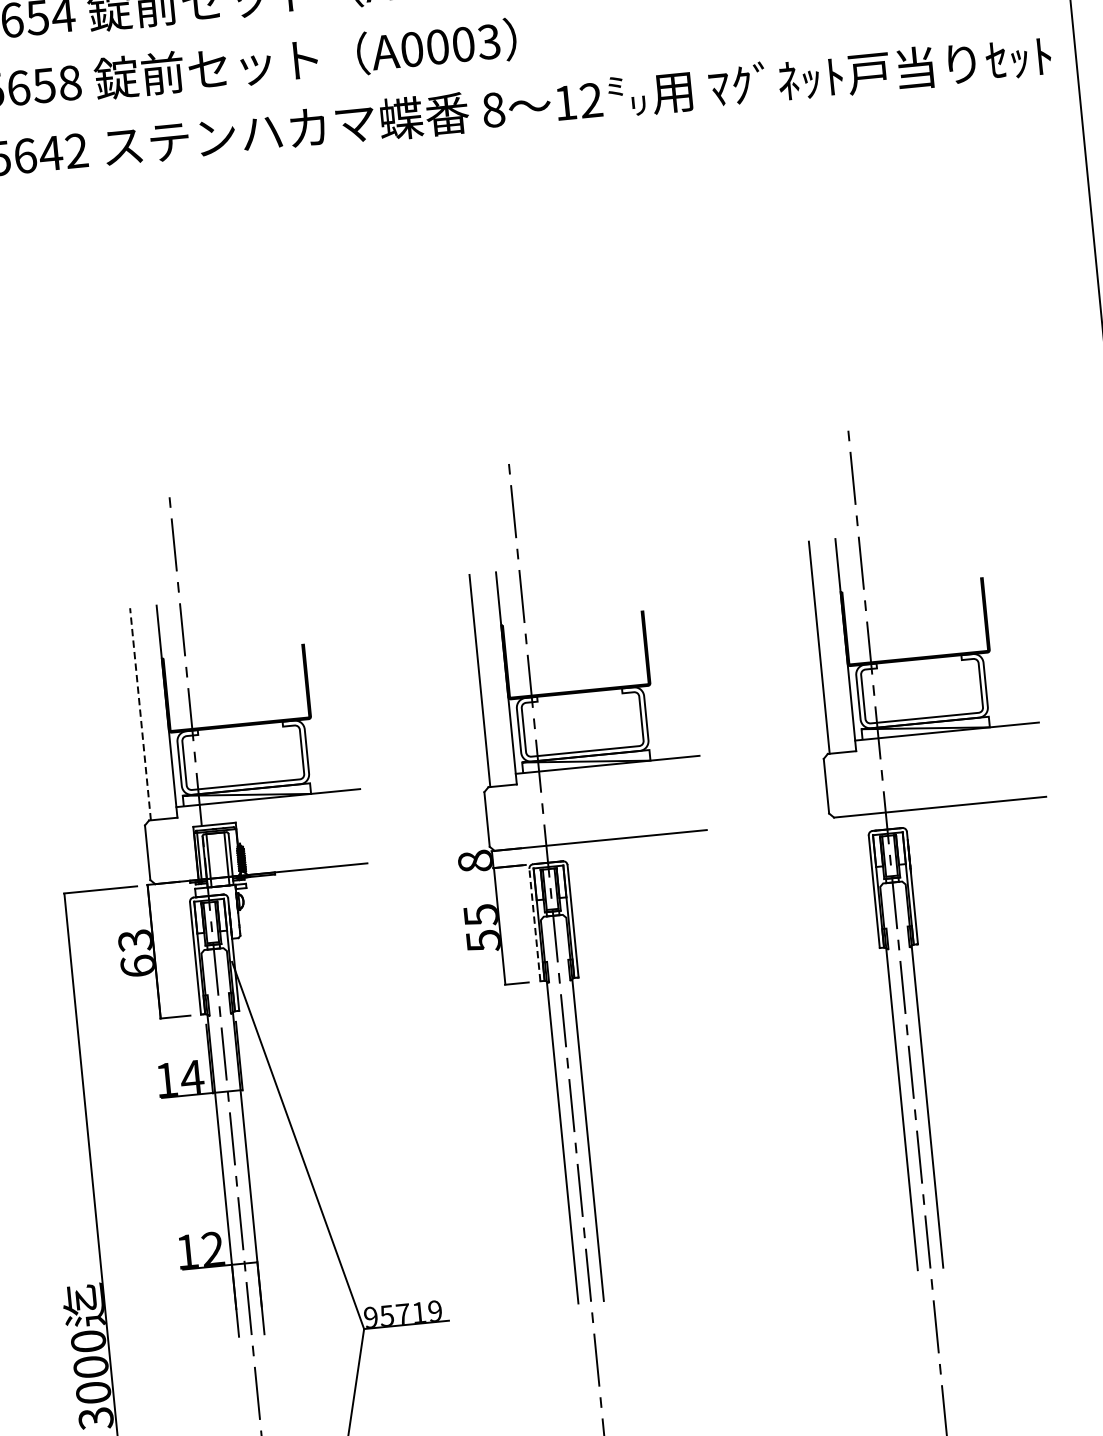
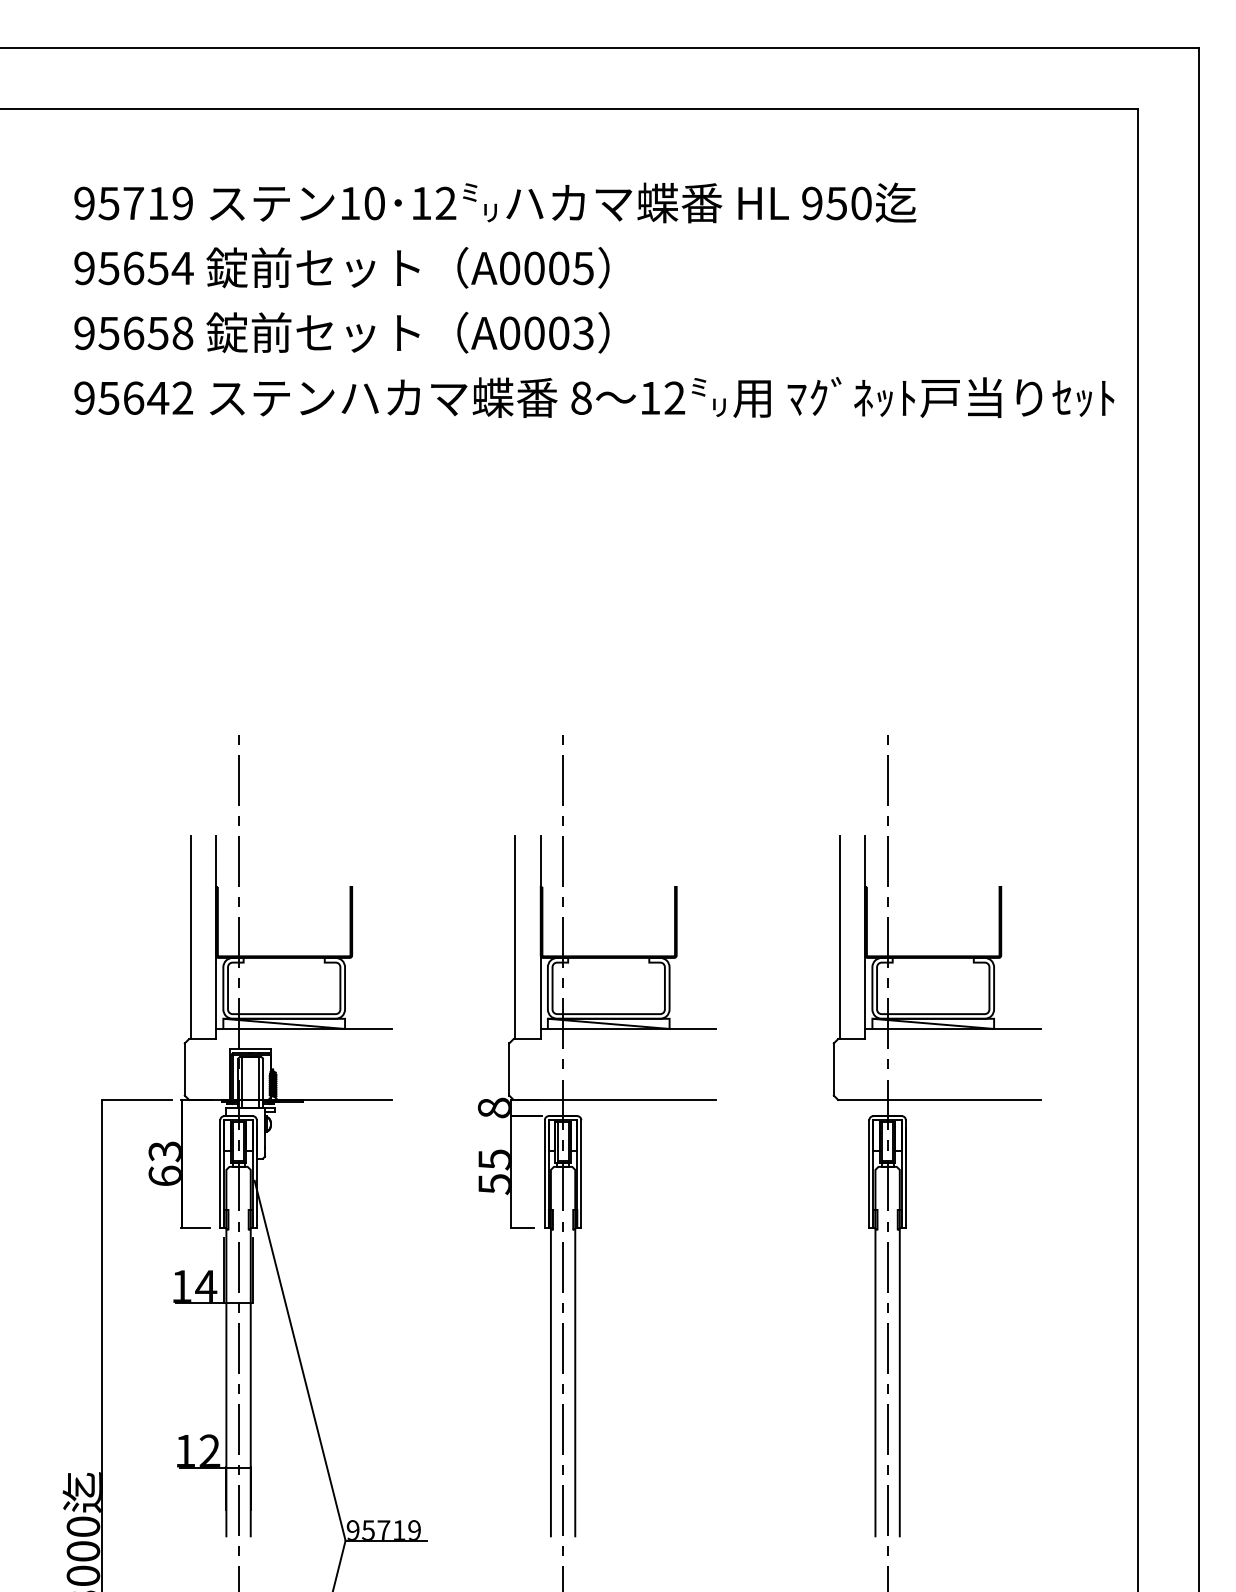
line: (140, 714) -> (190, 937), dashed -> solid
line: (534, 924) -> (544, 1173), dashed -> solid

